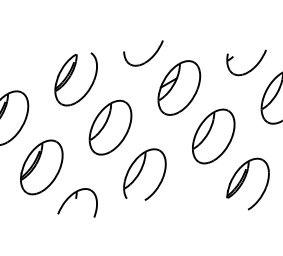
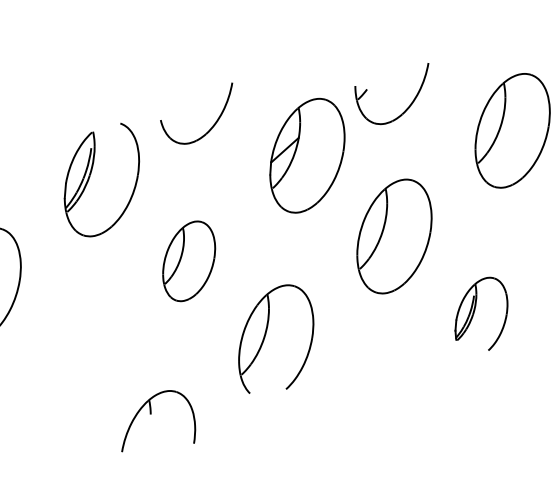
part: (146, 60) -> (208, 128), moved
part: (251, 68) -> (407, 105), moved
part: (110, 127) -> (189, 261), size x0.7
part: (41, 167) -> (70, 367), removed
part: (247, 183) -> (479, 314), size x0.7

